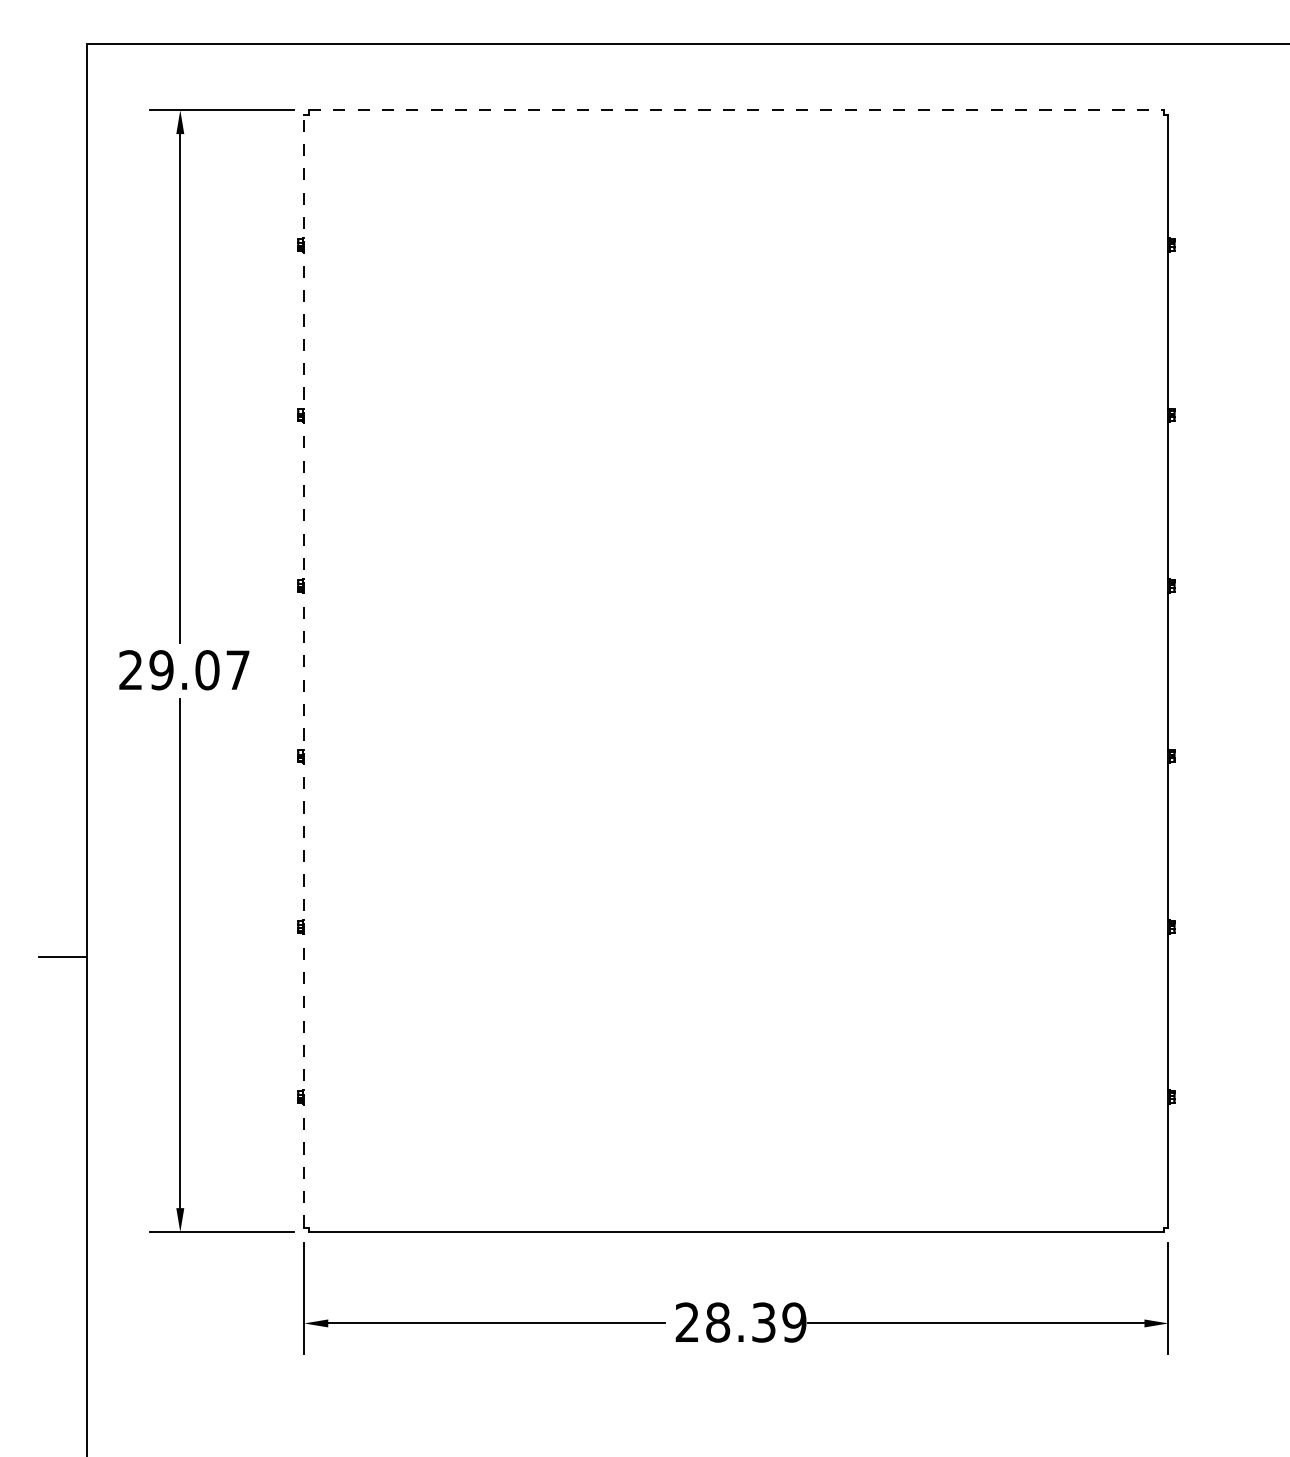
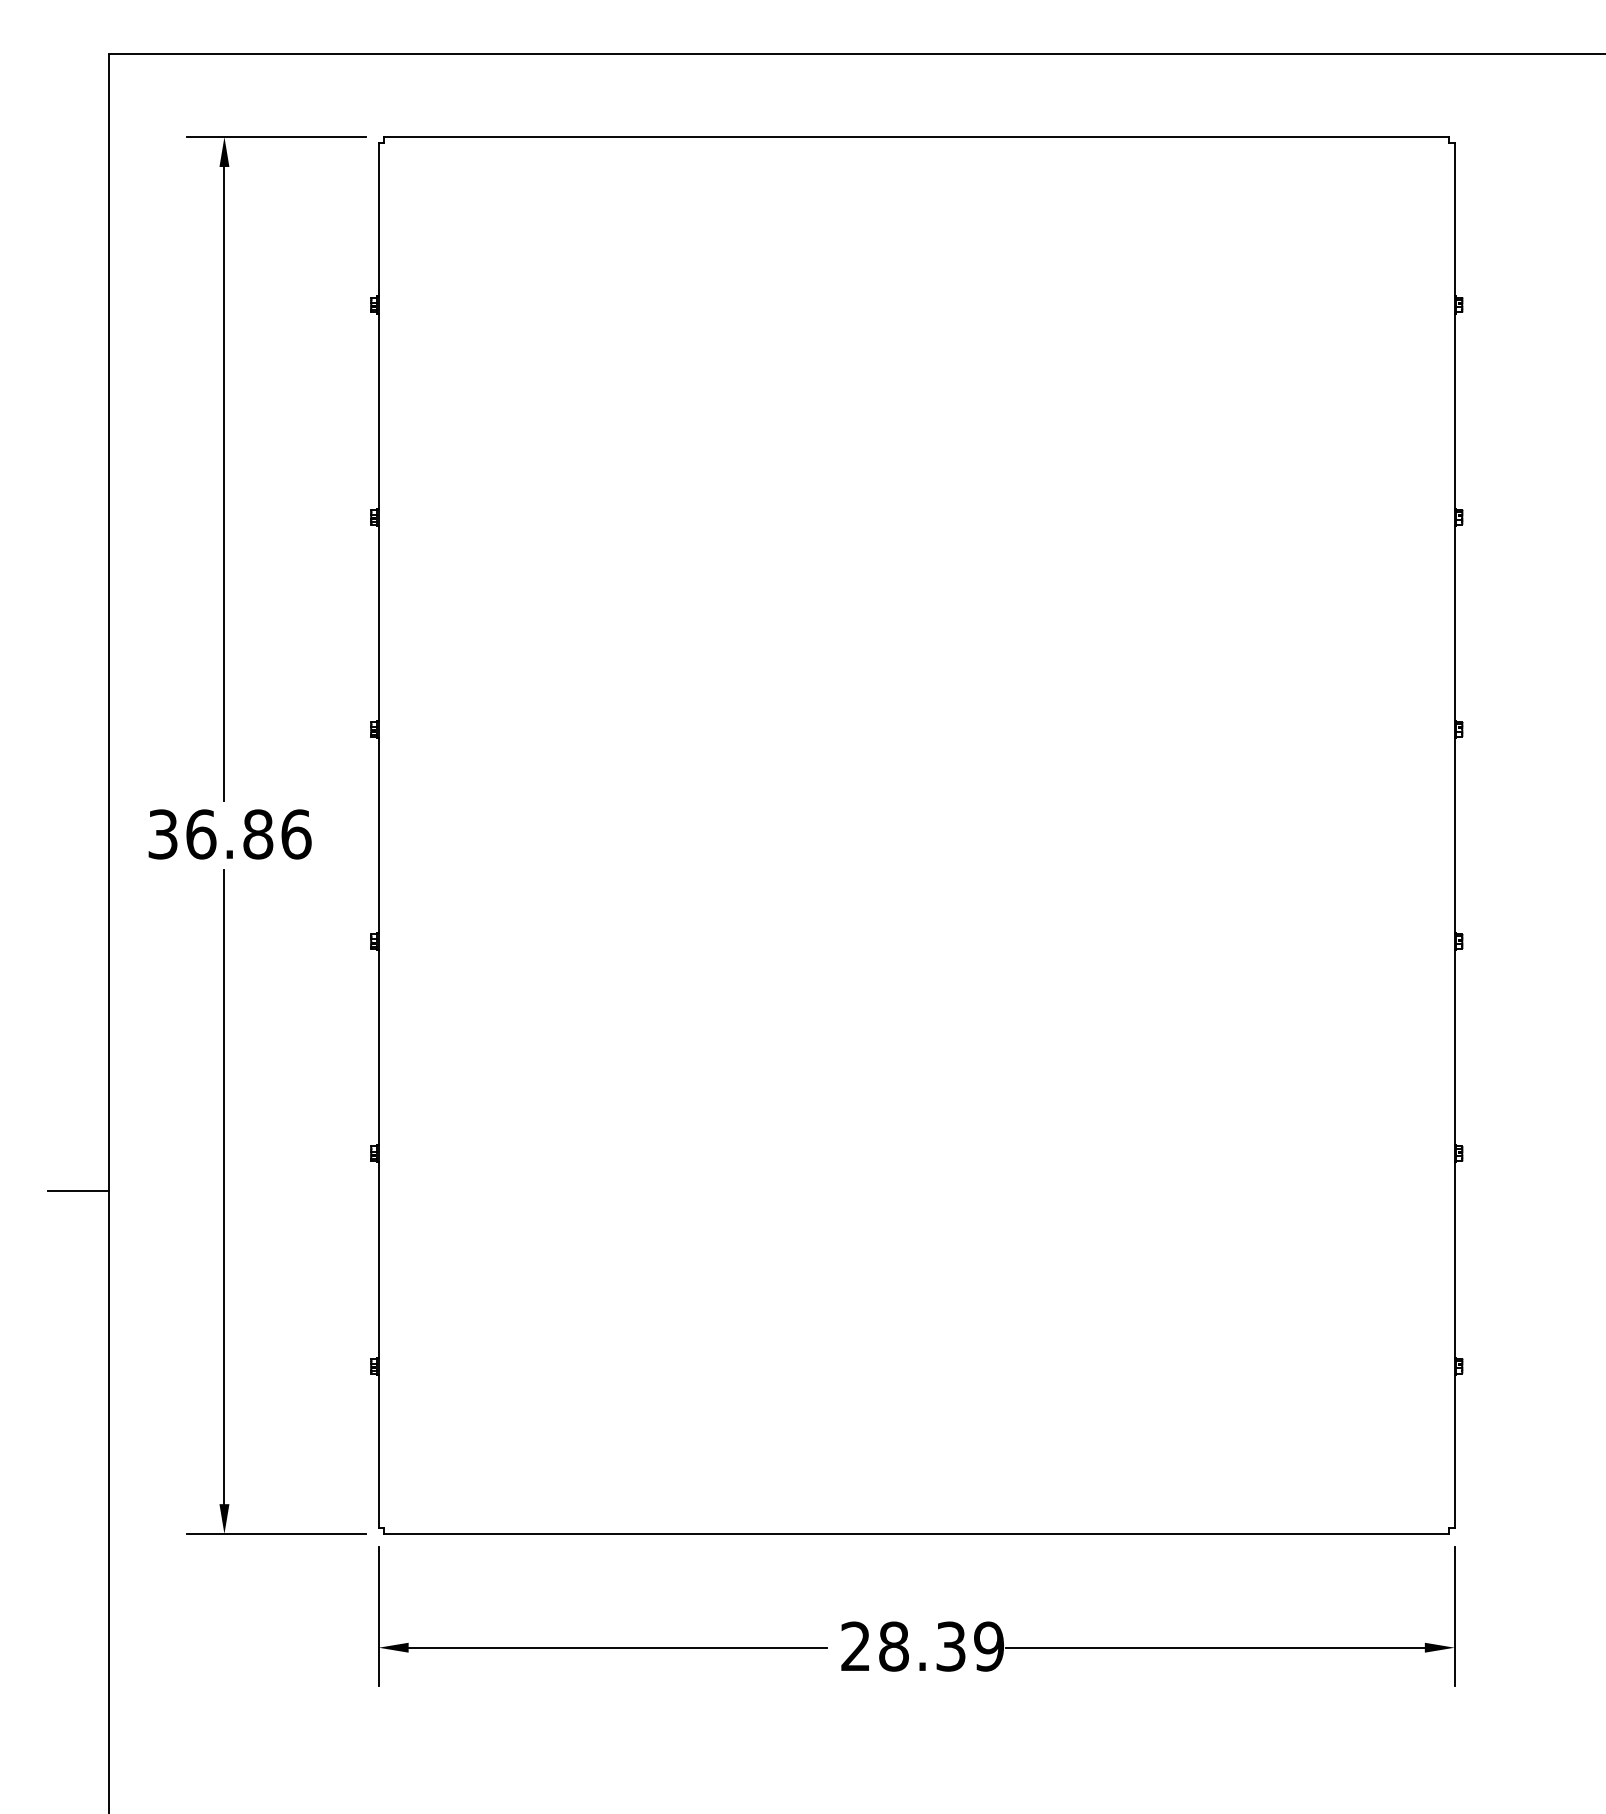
line: (736, 110) -> (917, 137), dashed -> solid
text: (184, 670) -> (229, 834), 29.07 -> 36.86
line: (304, 671) -> (378, 835), dashed -> solid

